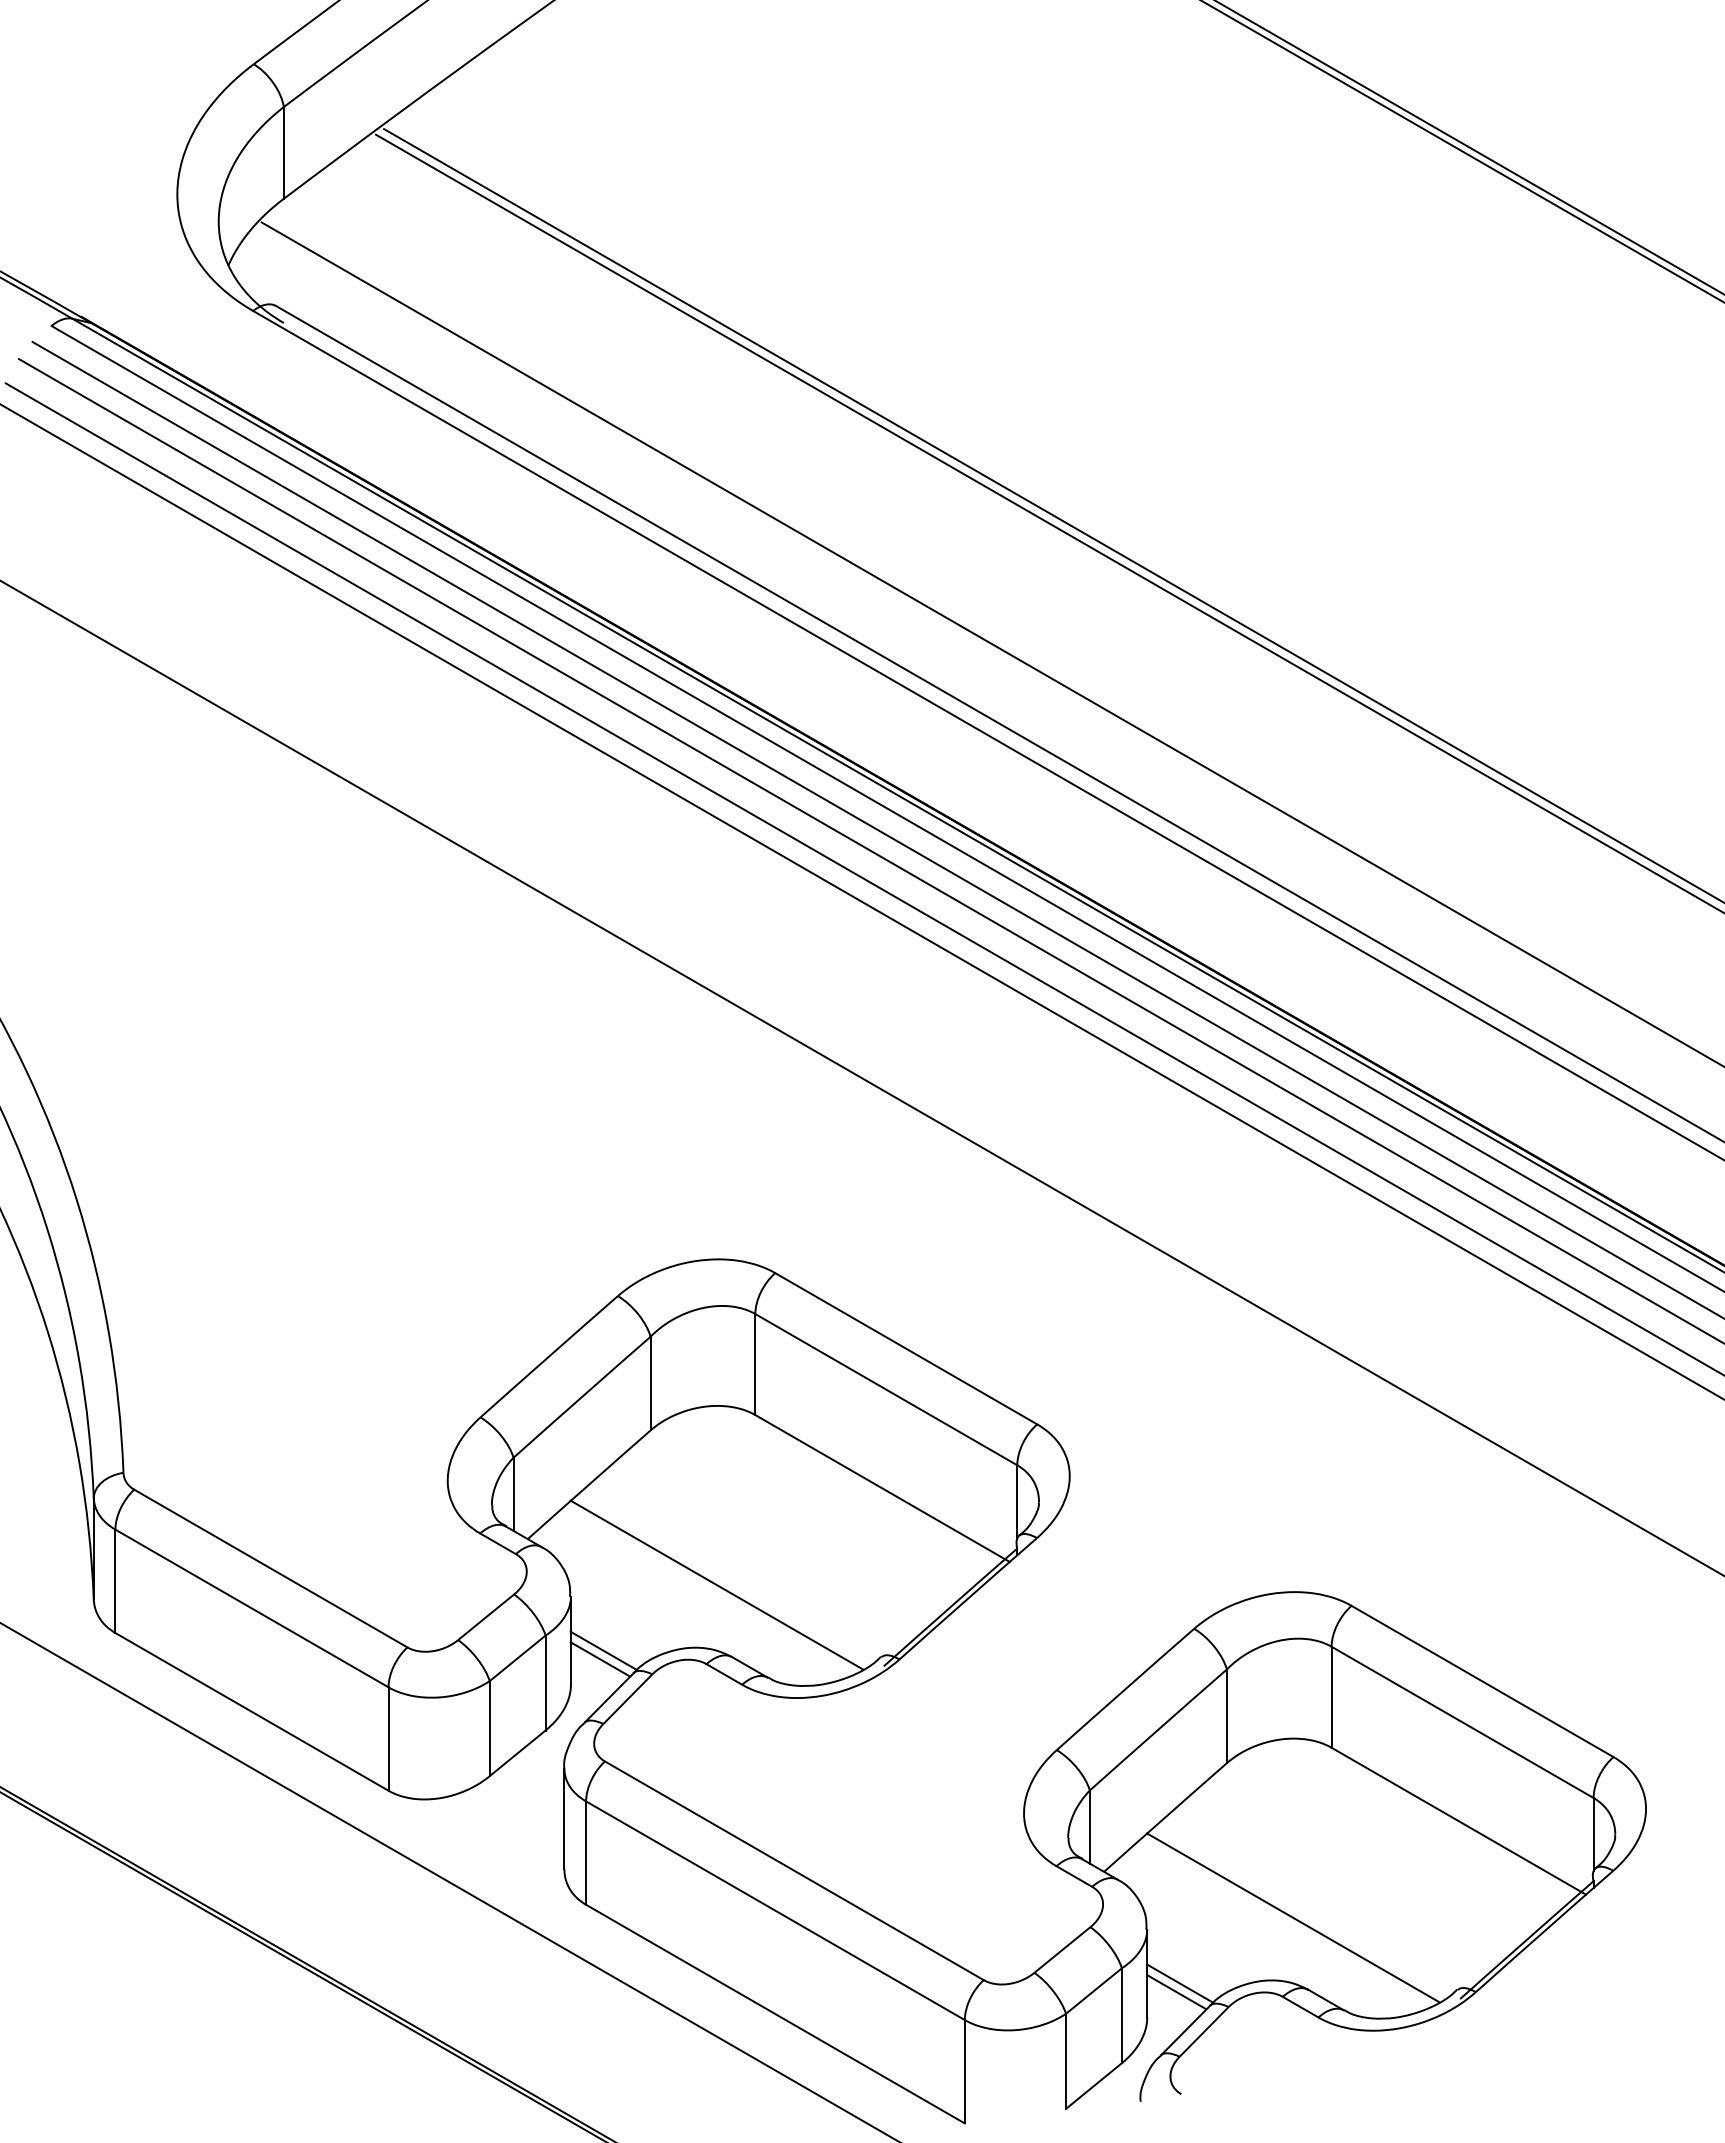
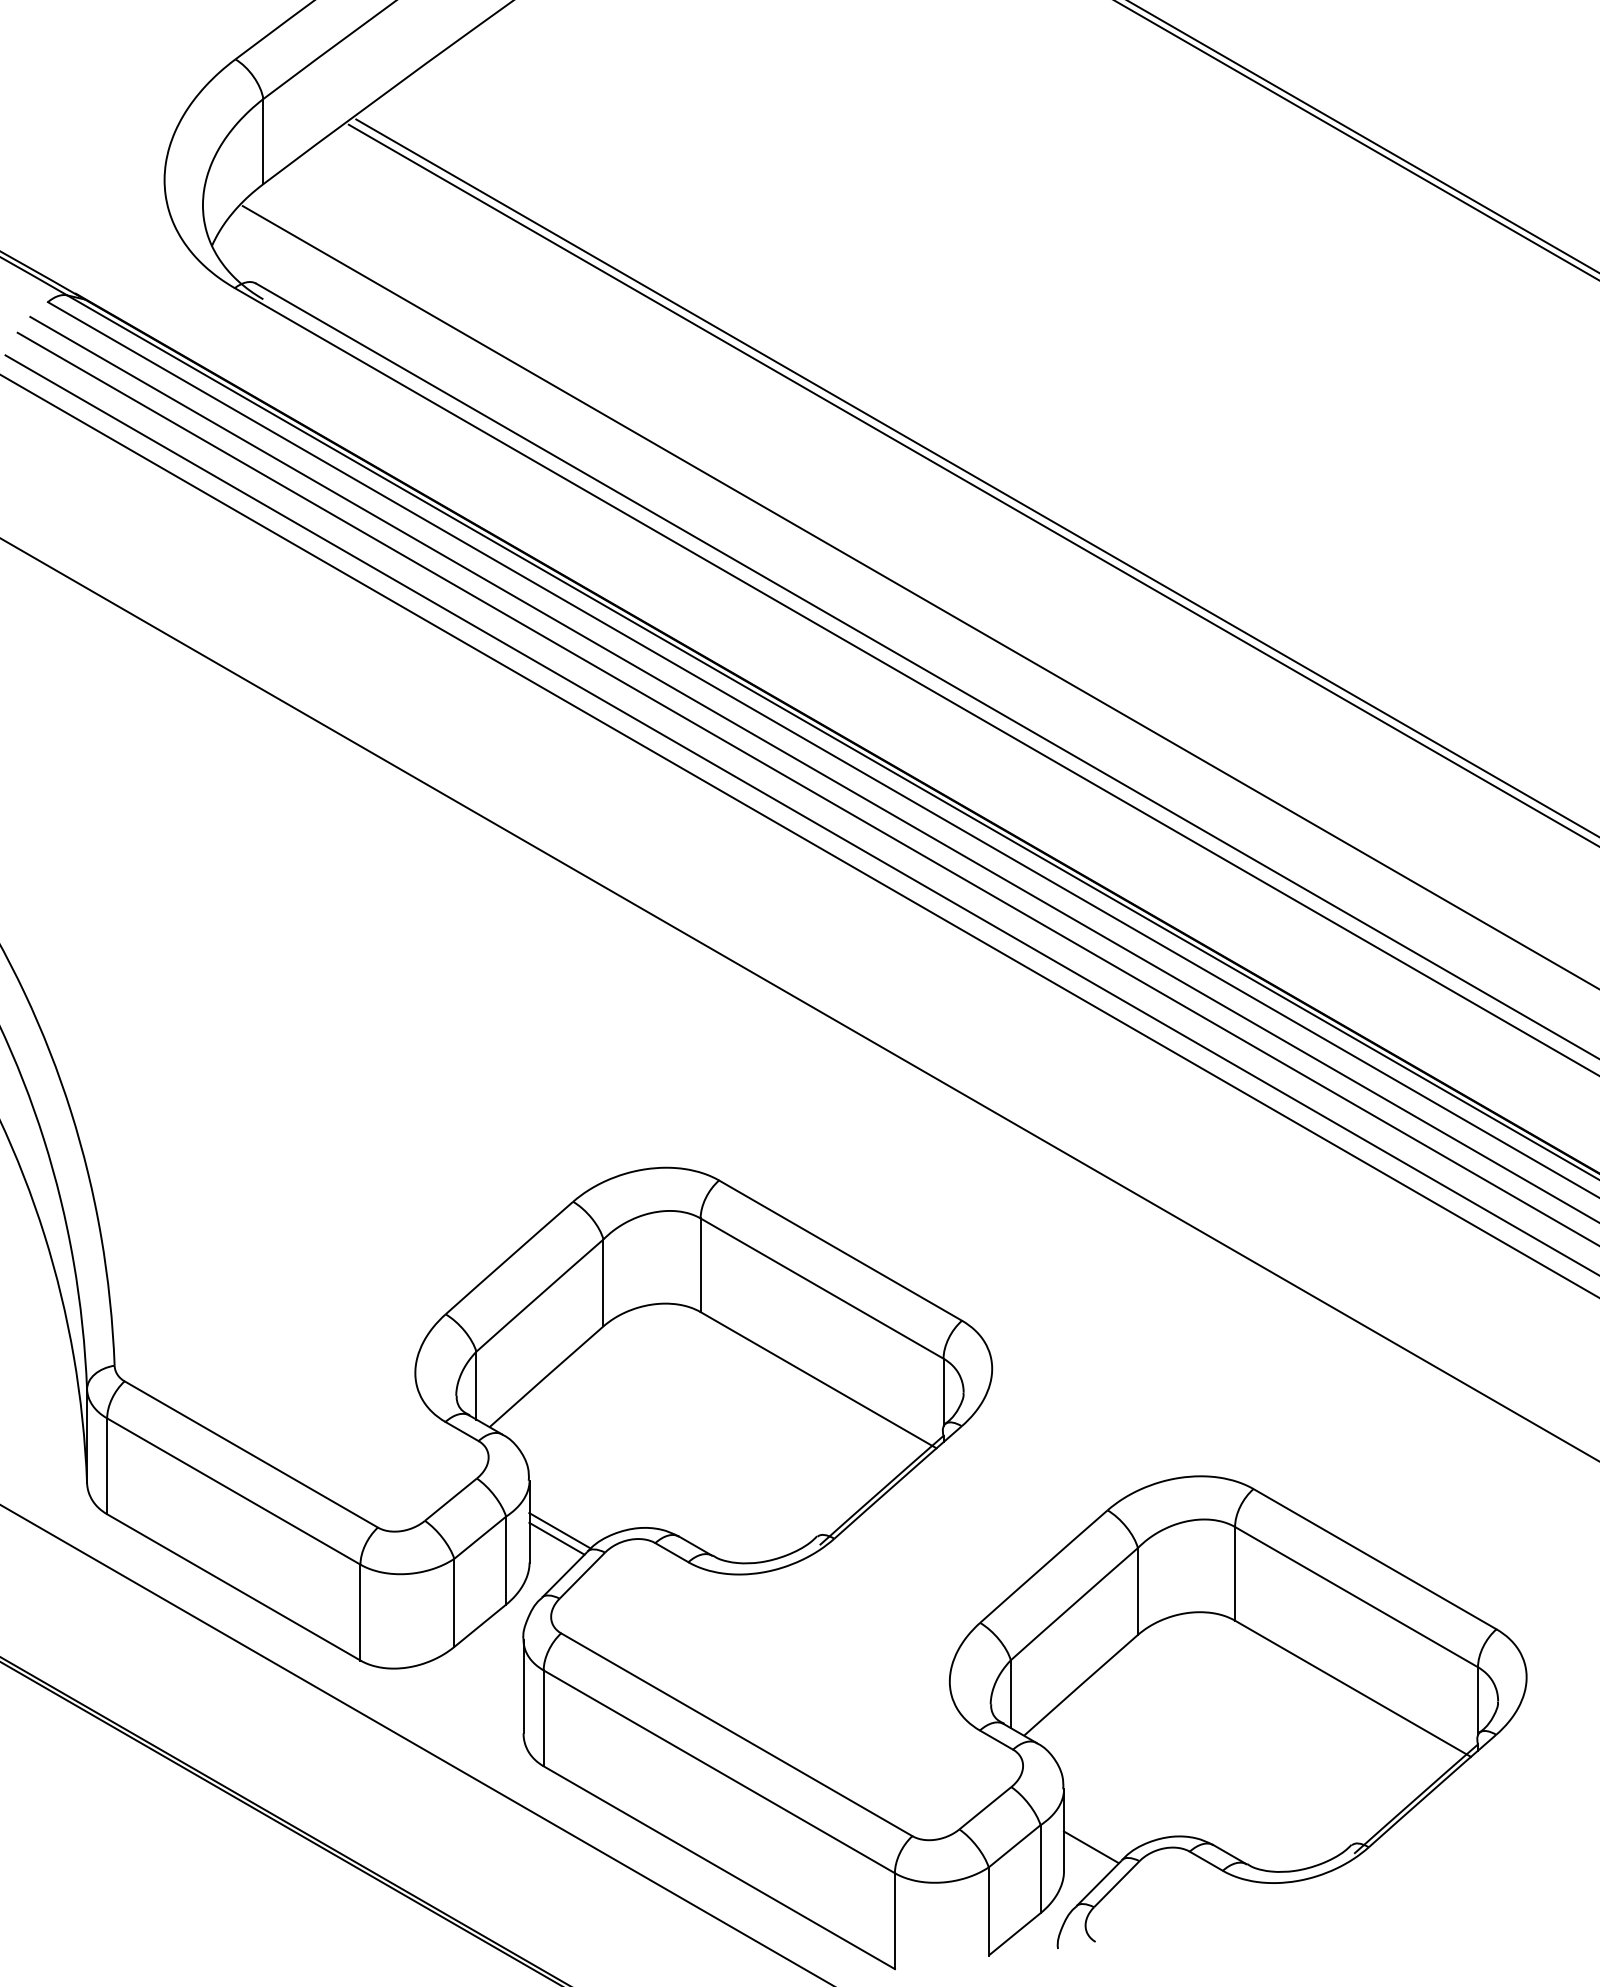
line: (716, 1584) -> (664, 1469), removed
line: (1292, 1917) -> (1198, 1778), removed
line: (1179, 1983) -> (1093, 1839), removed

